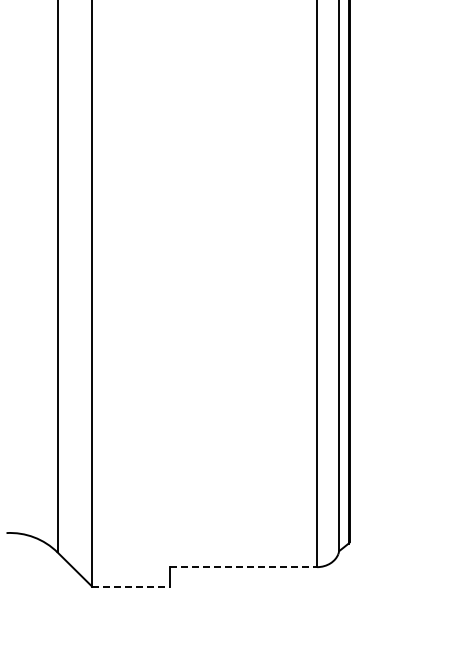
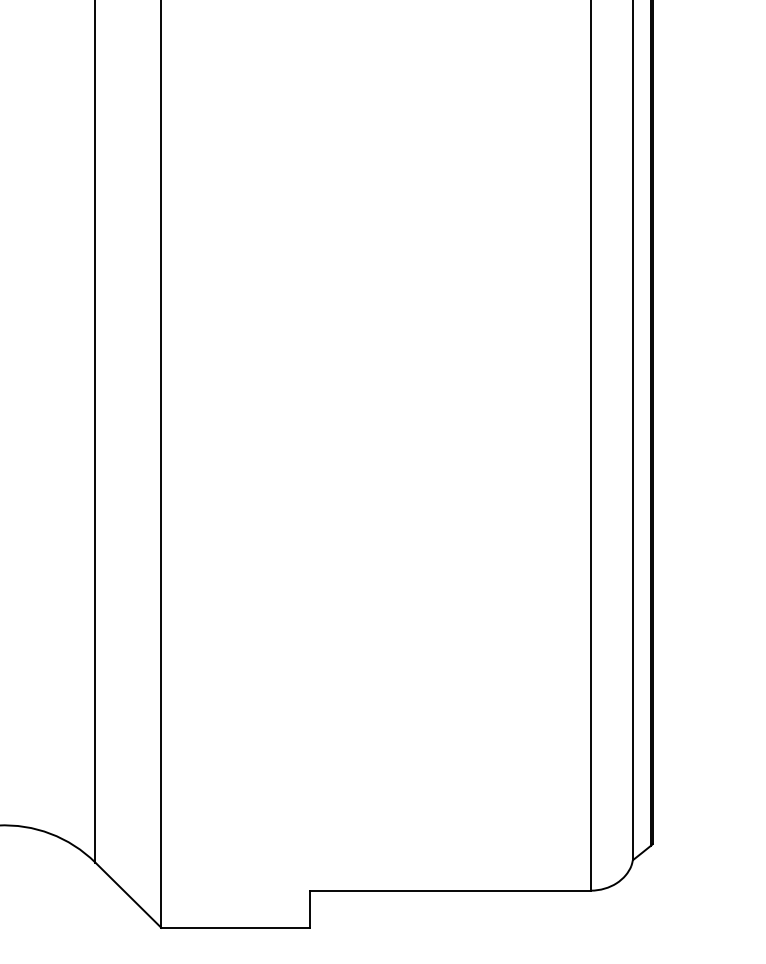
line: (243, 567) -> (450, 891), dashed -> solid
line: (130, 586) -> (234, 927), dashed -> solid

